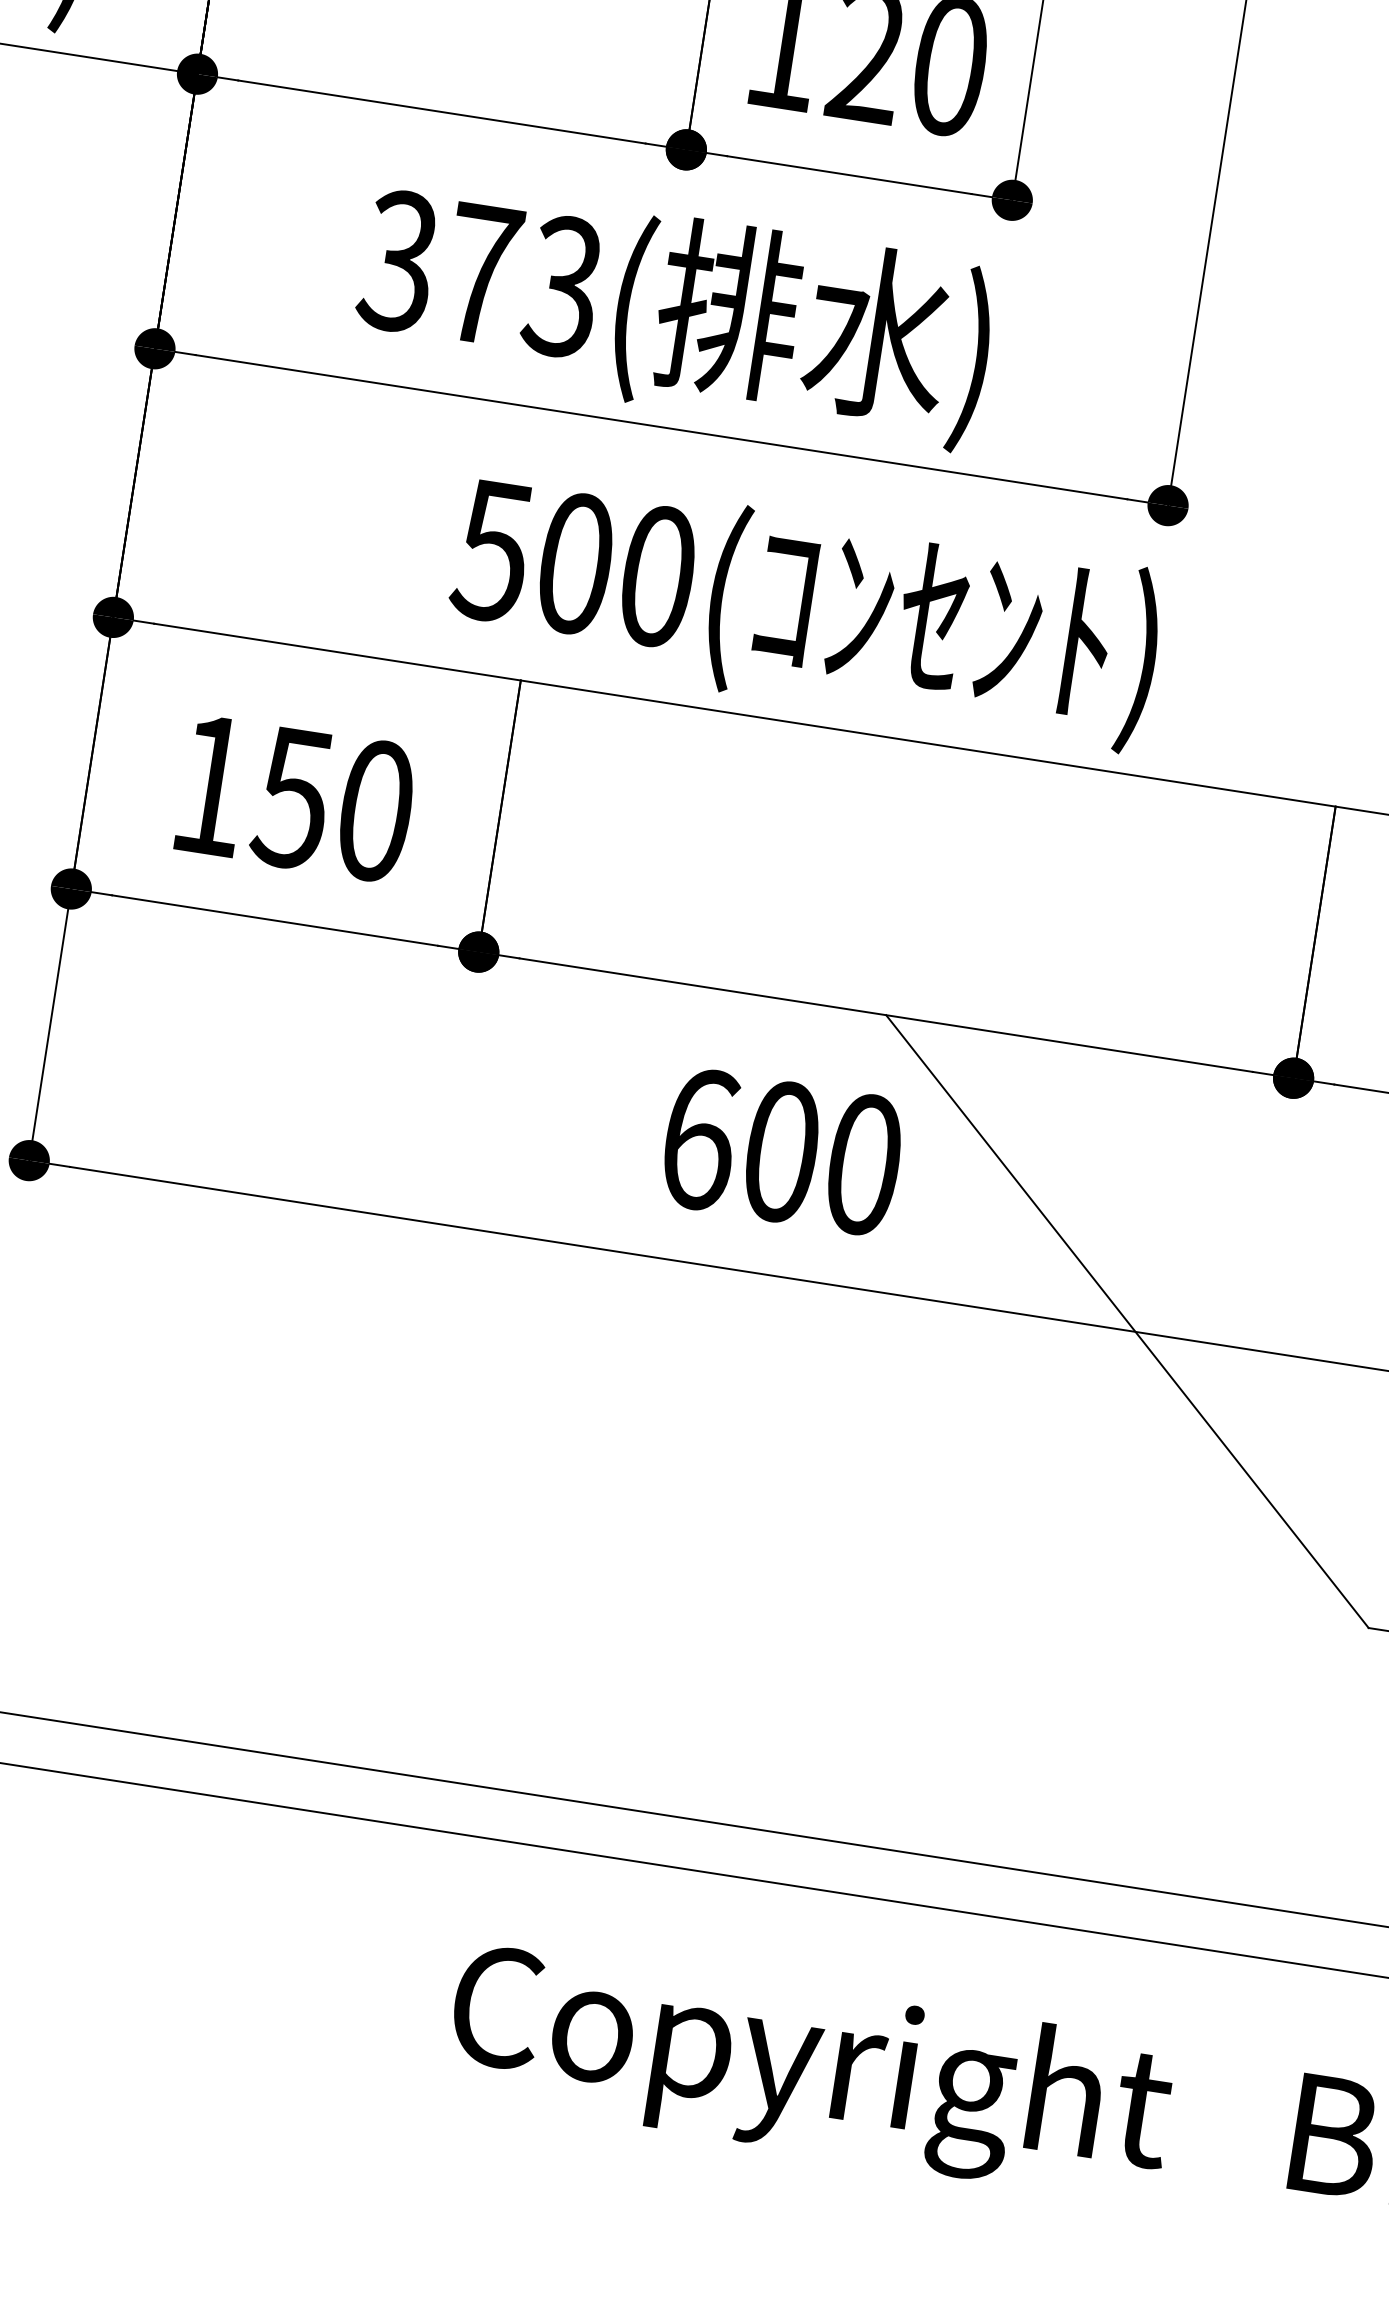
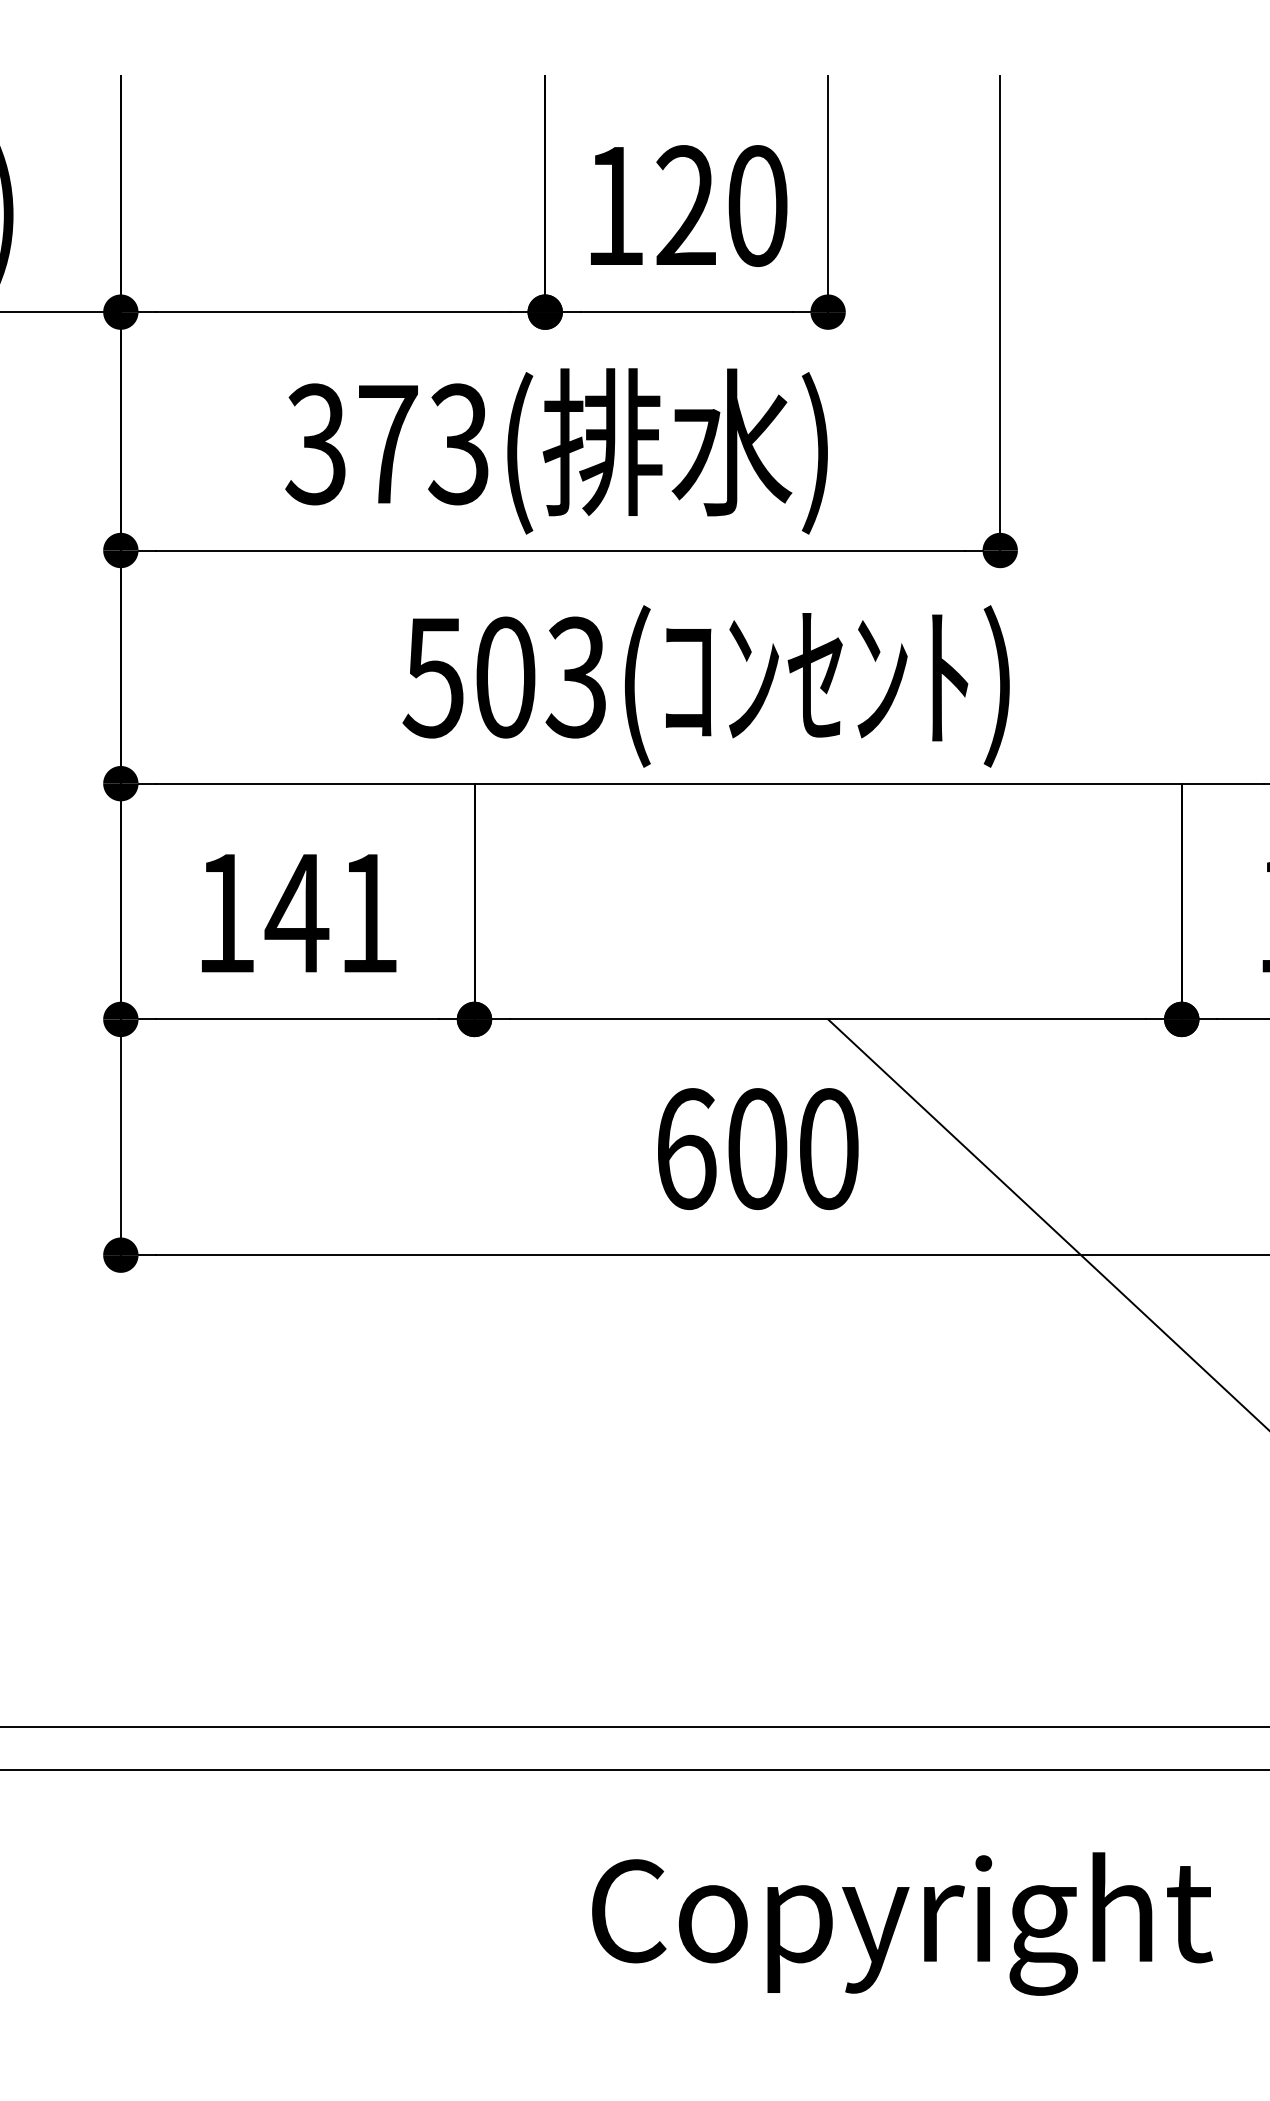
text: (656, 576) -> (575, 677), 500( -> 503(
text: (332, 804) -> (331, 913), 150 -> 141

